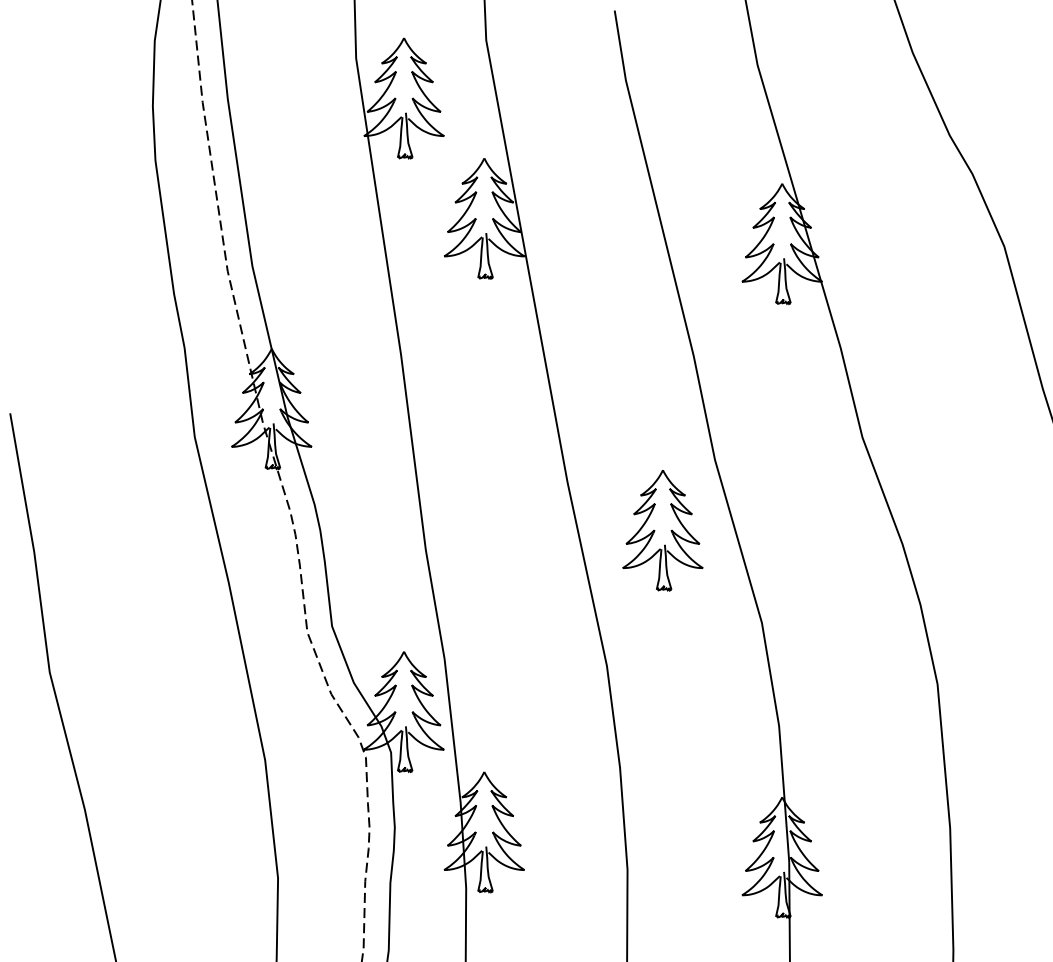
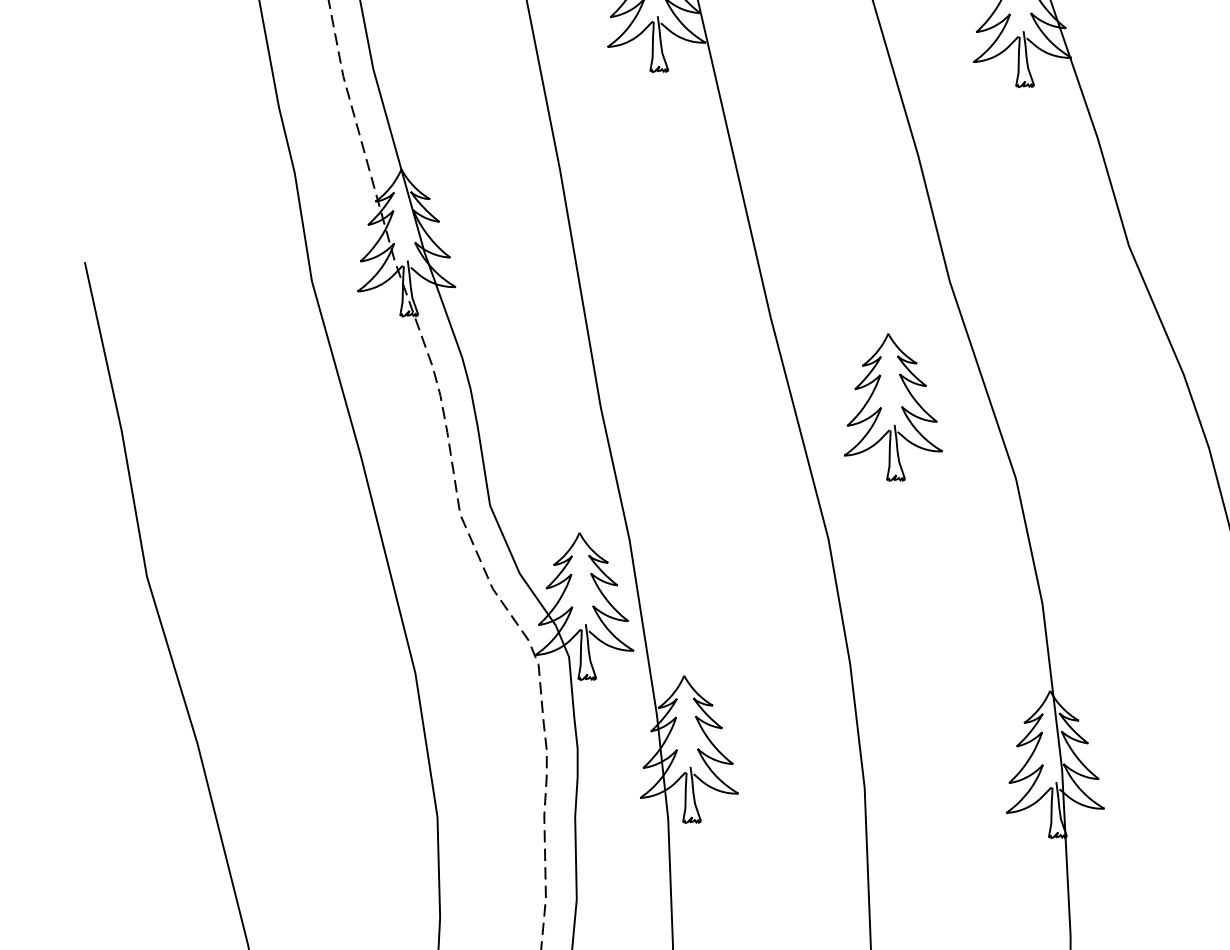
part: (662, 530) -> (890, 407), moved

